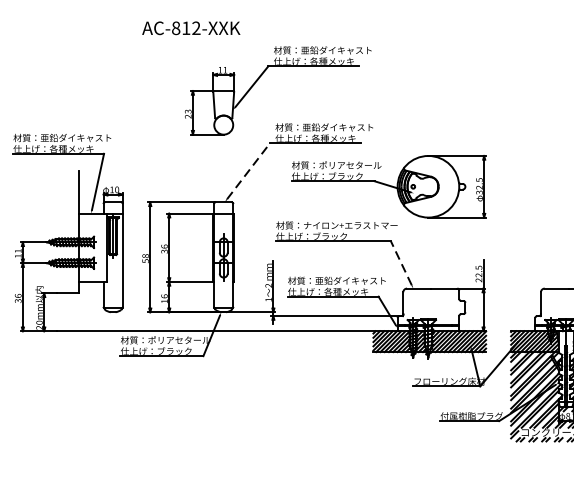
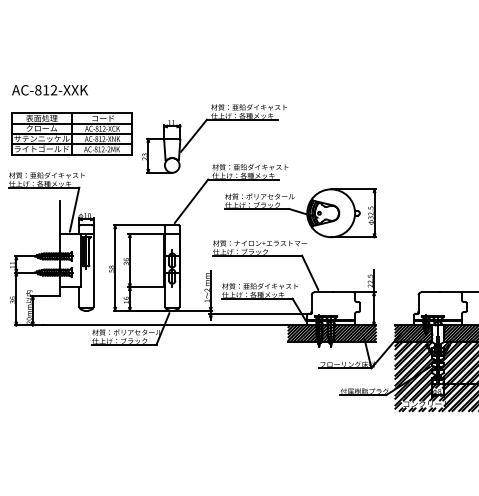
text: (190, 28) -> (49, 90), moved
part: (93, 83) -> (71, 133), added
line: (248, 170) -> (191, 200), dashed -> solid
line: (401, 263) -> (310, 272), dashed -> solid

